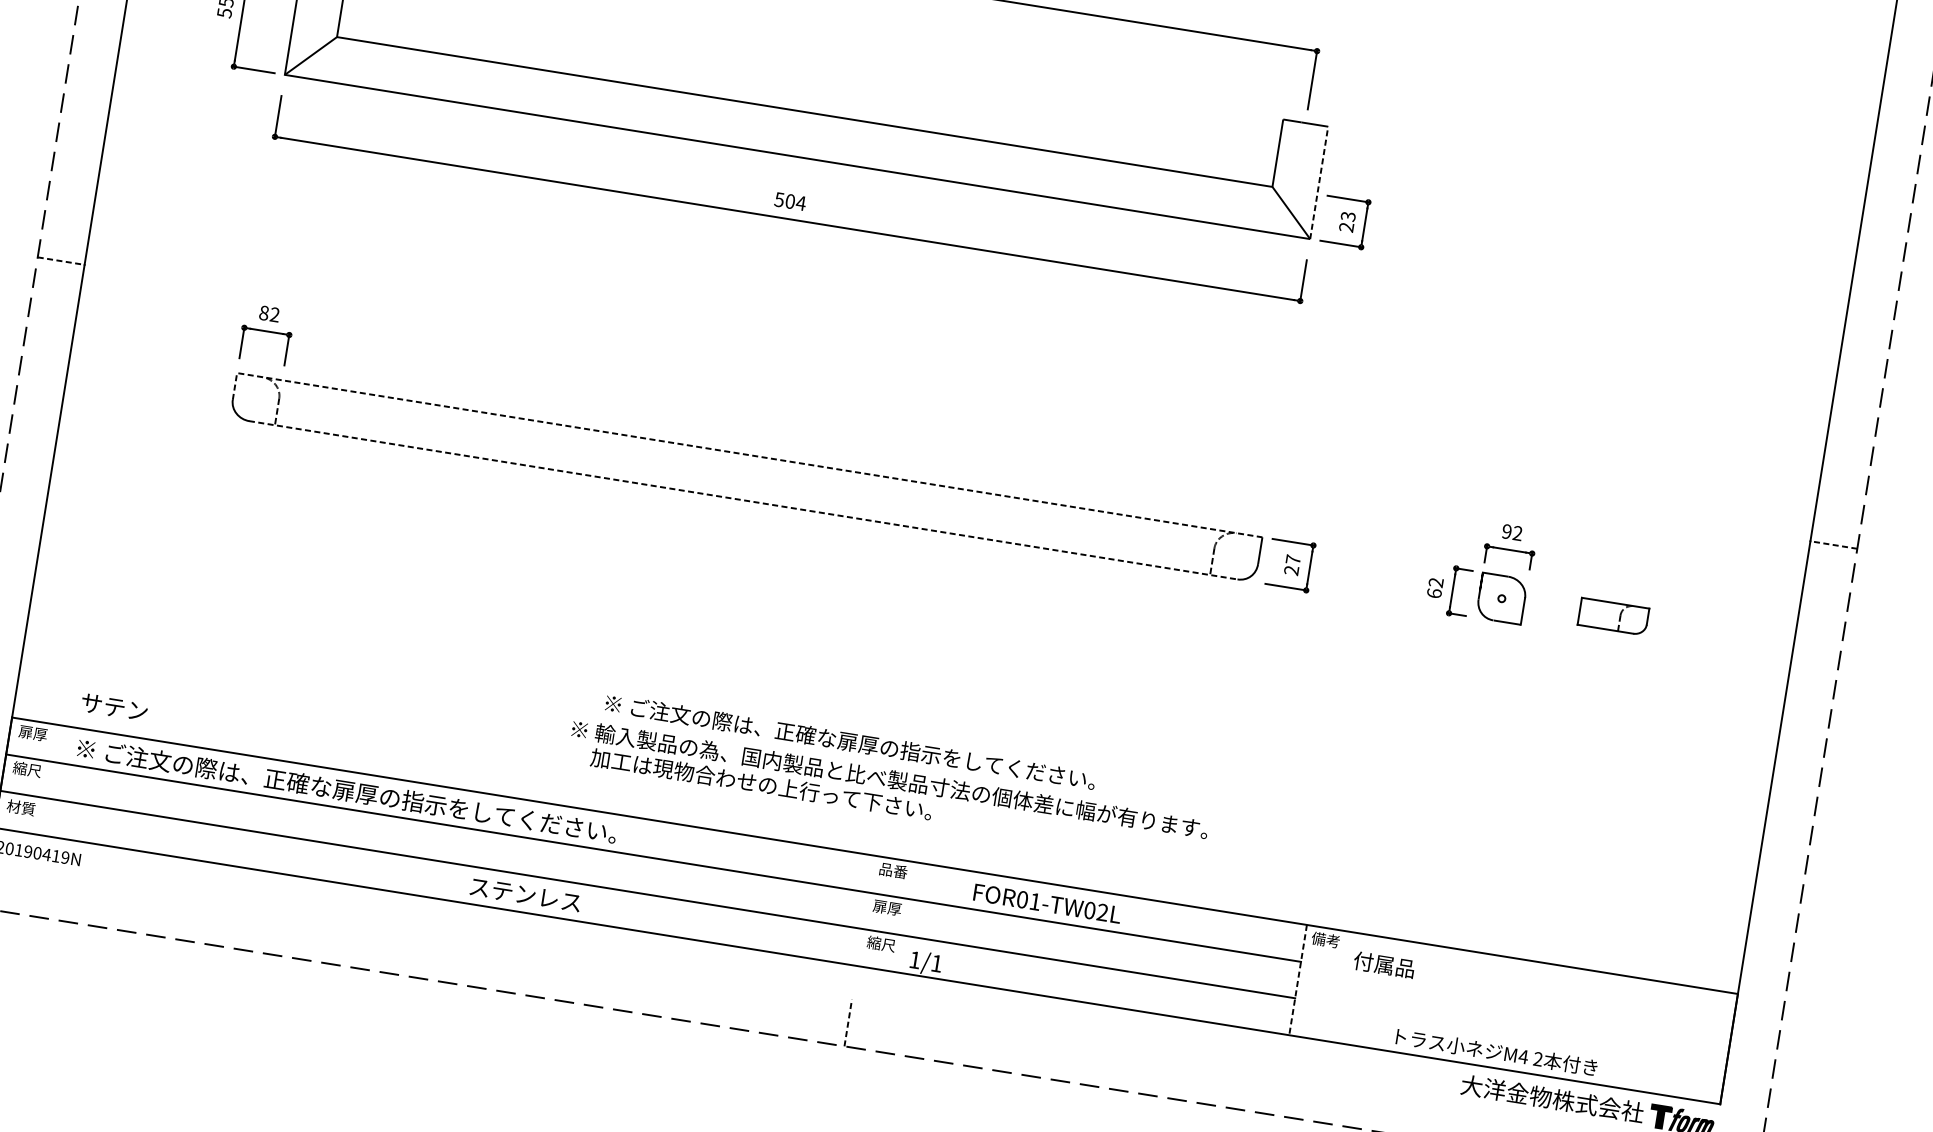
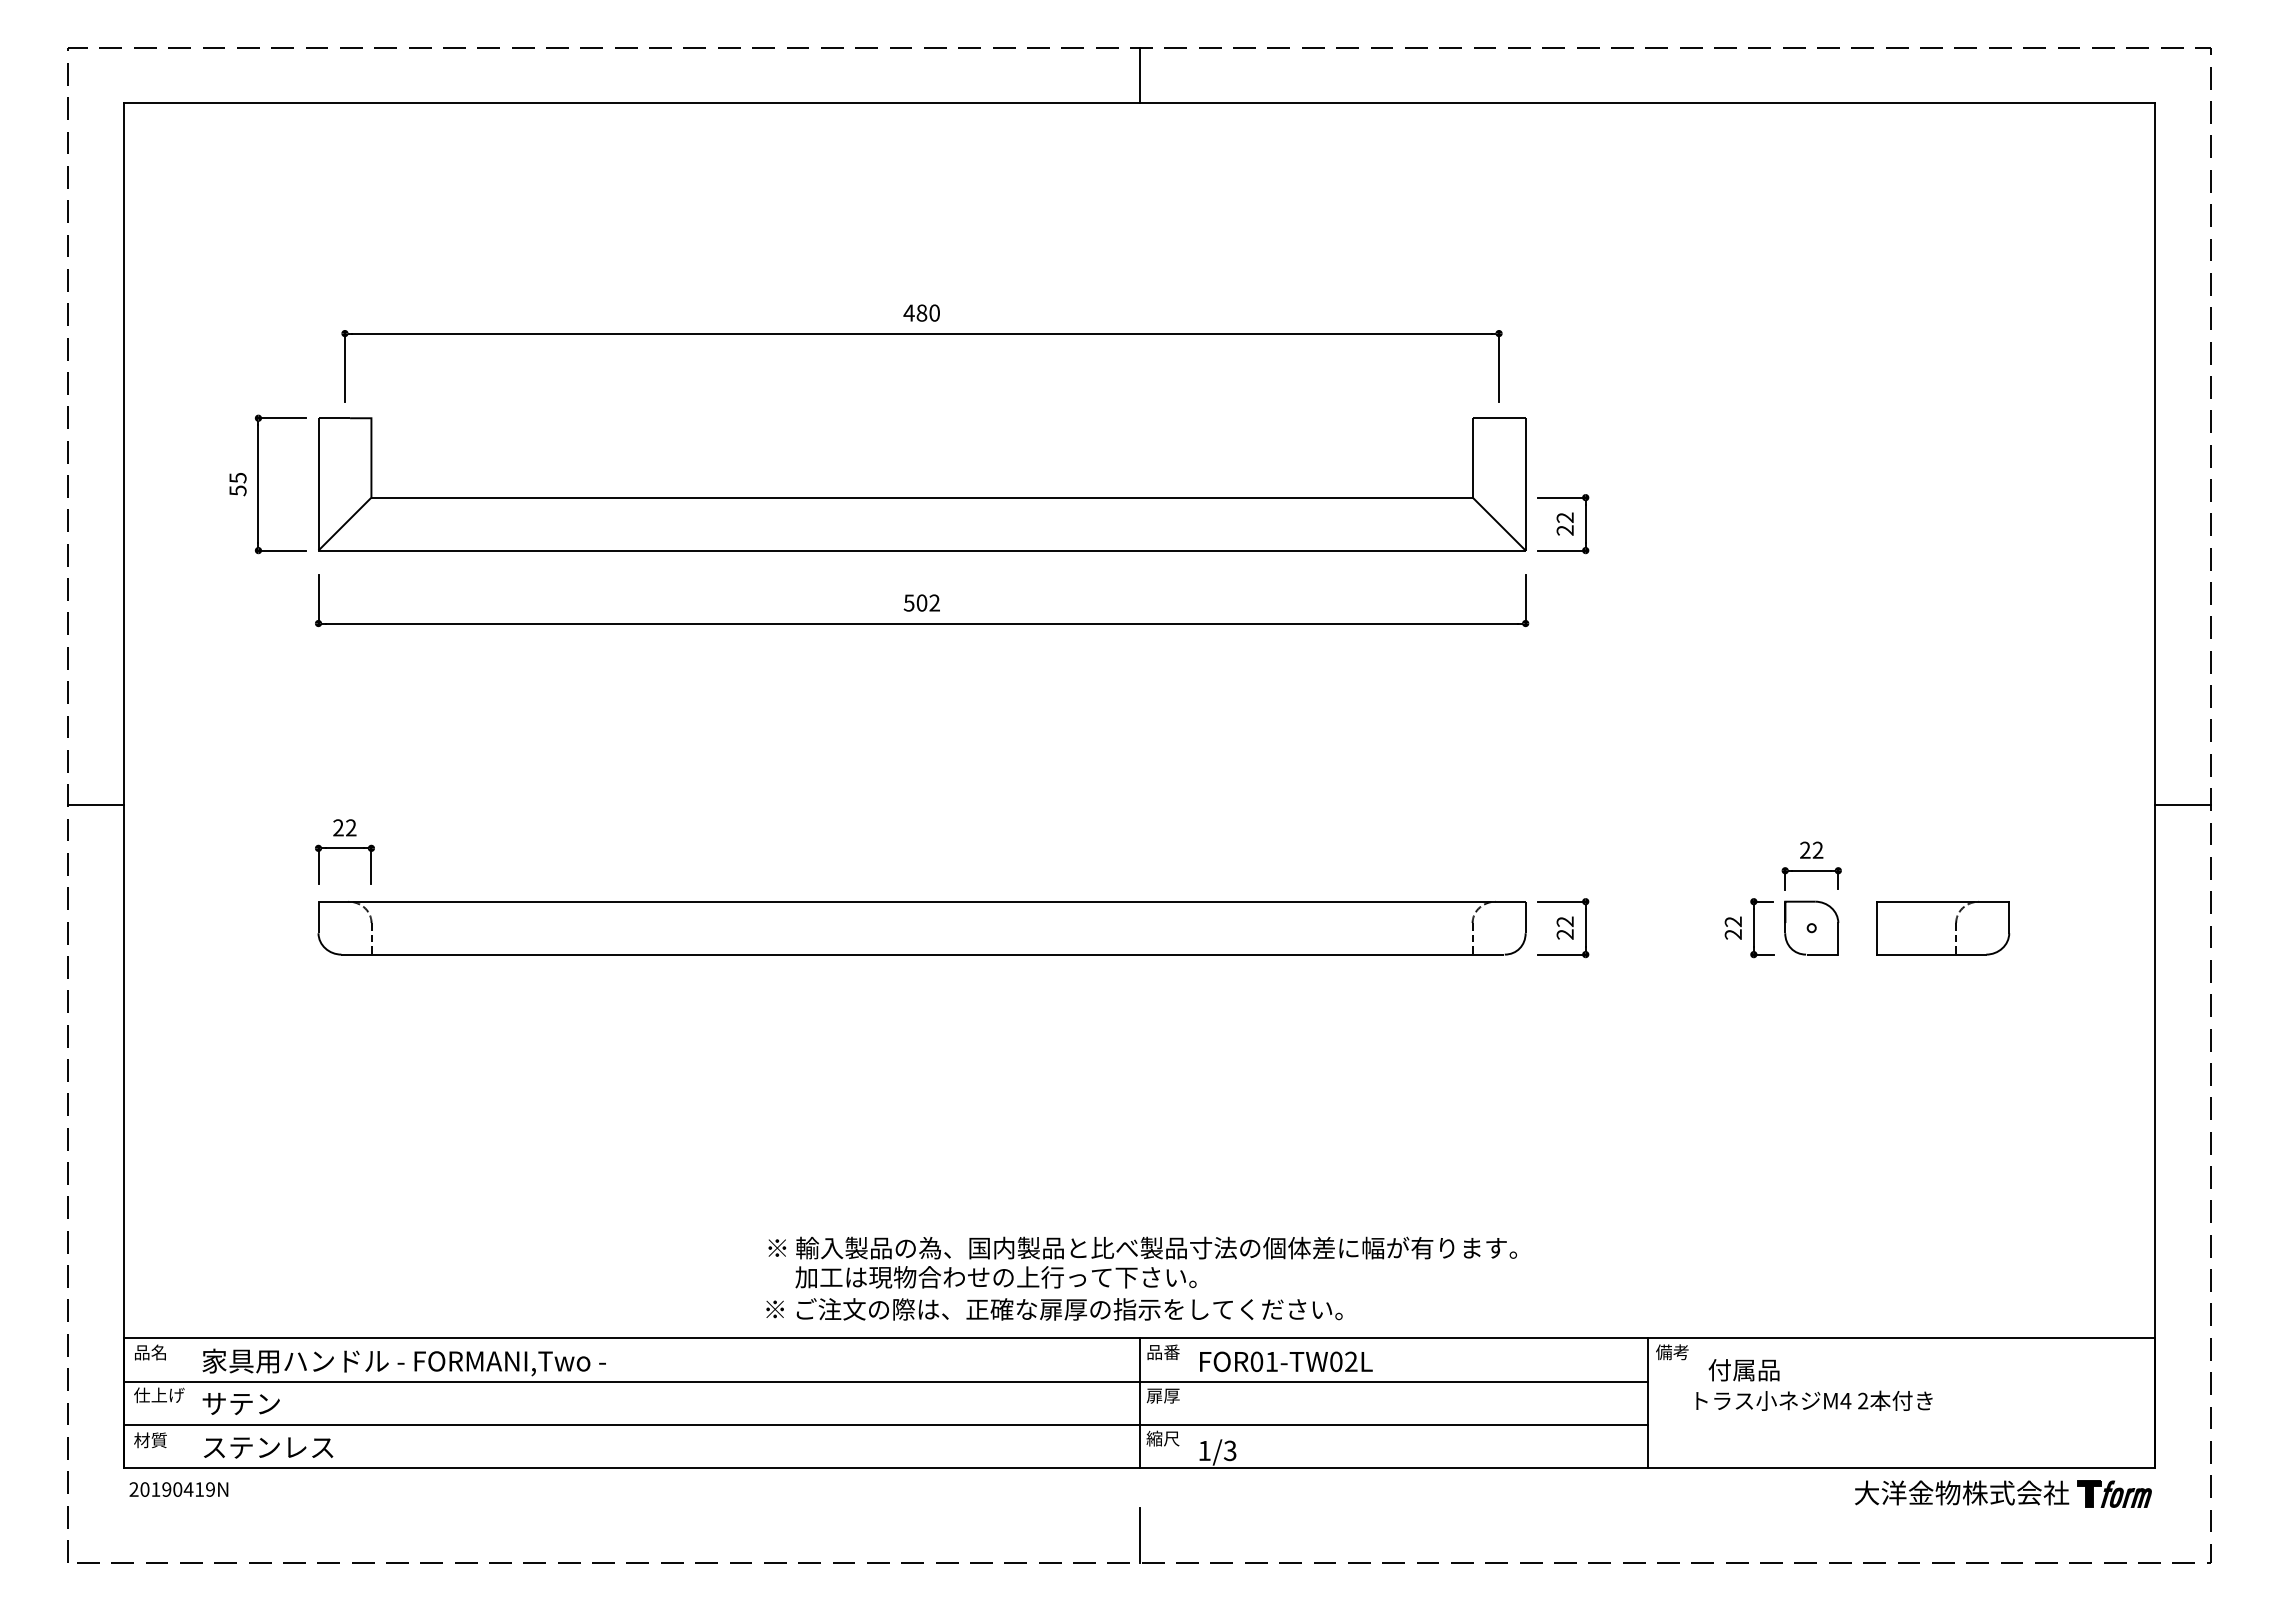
line: (1319, 182) -> (1525, 483), dashed -> solid
text: (801, 202) -> (934, 602), 504 -> 502
text: (1348, 216) -> (1565, 517), 23 -> 22
line: (60, 261) -> (95, 805), dashed -> solid
text: (264, 312) -> (338, 827), 82 -> 22
line: (736, 452) -> (906, 901), dashed -> solid
line: (742, 500) -> (922, 954), dashed -> solid
text: (1507, 531) -> (1805, 849), 92 -> 22
line: (1834, 545) -> (2183, 805), dashed -> solid
text: (1292, 559) -> (1564, 921), 27 -> 22
text: (1434, 593) -> (1733, 934), 62 -> 22
part: (1613, 616) -> (1943, 928), size x1.67
text: (113, 706) -> (240, 1403), moved
text: (33, 733) -> (150, 1352), 扉厚 -> 品名
text: (850, 742) -> (1054, 1309), moved
text: (34, 770) -> (159, 1395), 縮尺 -> 仕上げ
text: (345, 791) -> (520, 1362), ※ ご注文の際は、正確な扉厚の指示をしてください。 -> 家具用ハンドル - FORMANI,Two -
text: (525, 894) -> (268, 1447), moved
text: (1047, 903) -> (1286, 1361), moved
line: (866, 911) -> (1139, 1403), added
text: (936, 963) -> (1229, 1450), 1/1 -> 1/3
line: (1298, 980) -> (1648, 1403), dashed -> solid
line: (848, 1023) -> (1139, 1535), dashed -> solid
text: (1496, 1052) -> (1814, 1400), moved

